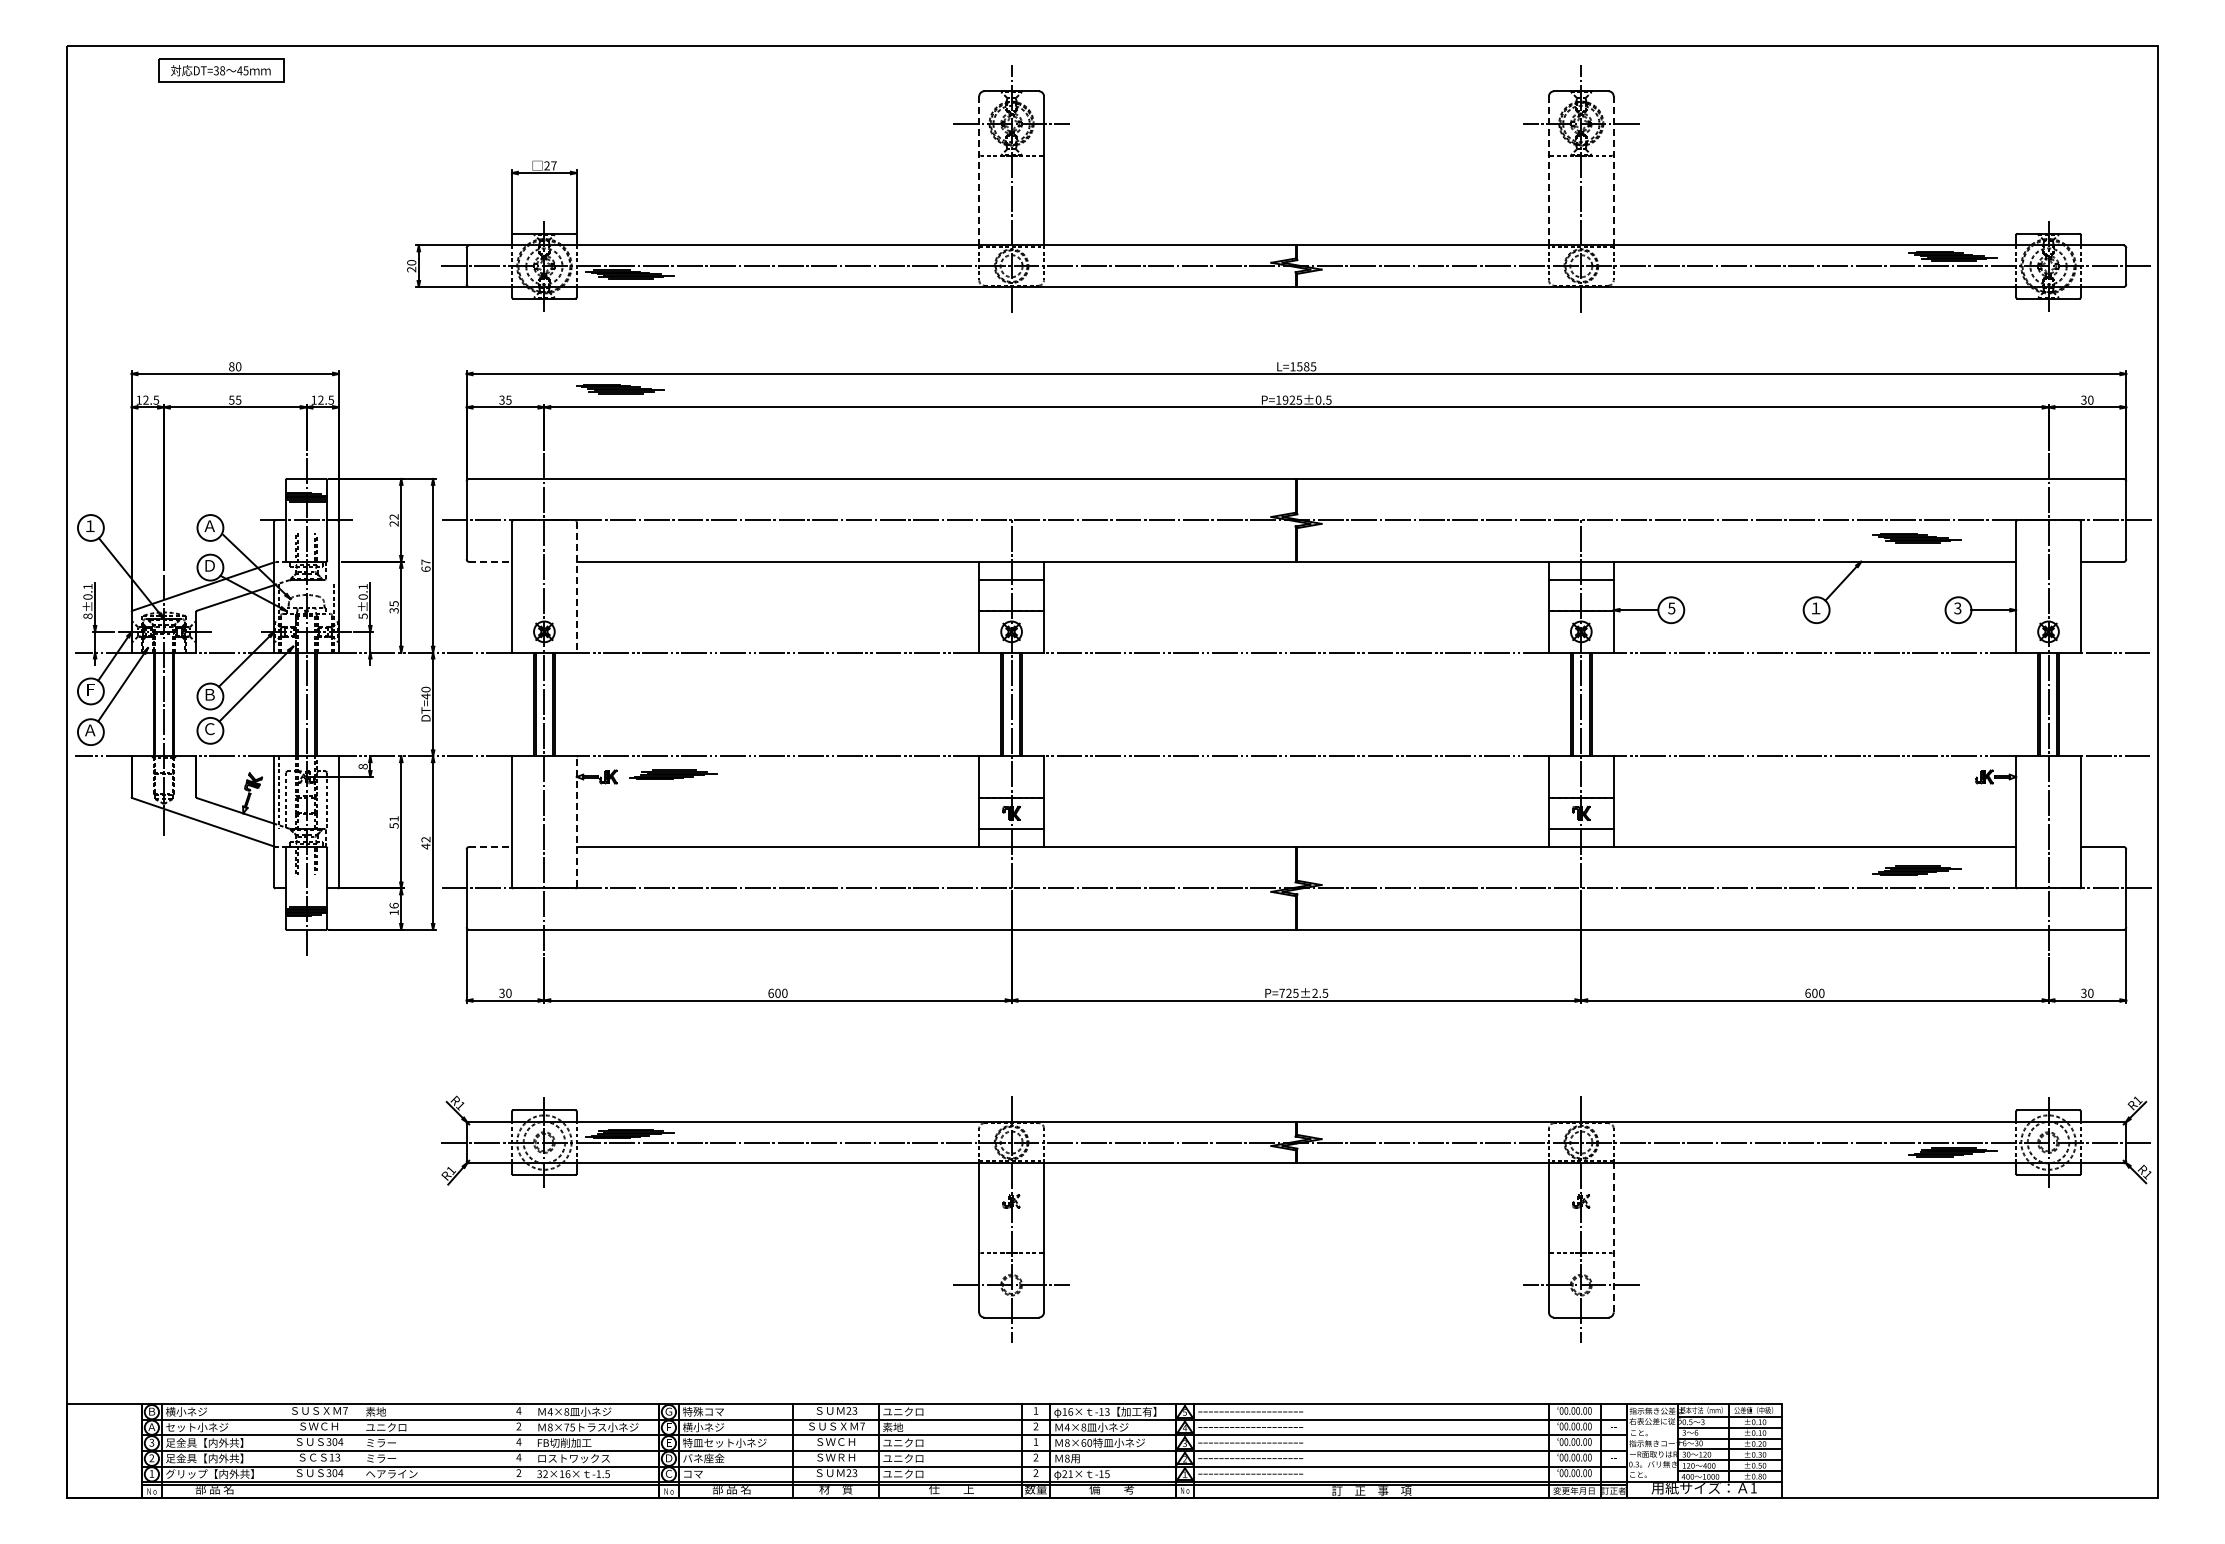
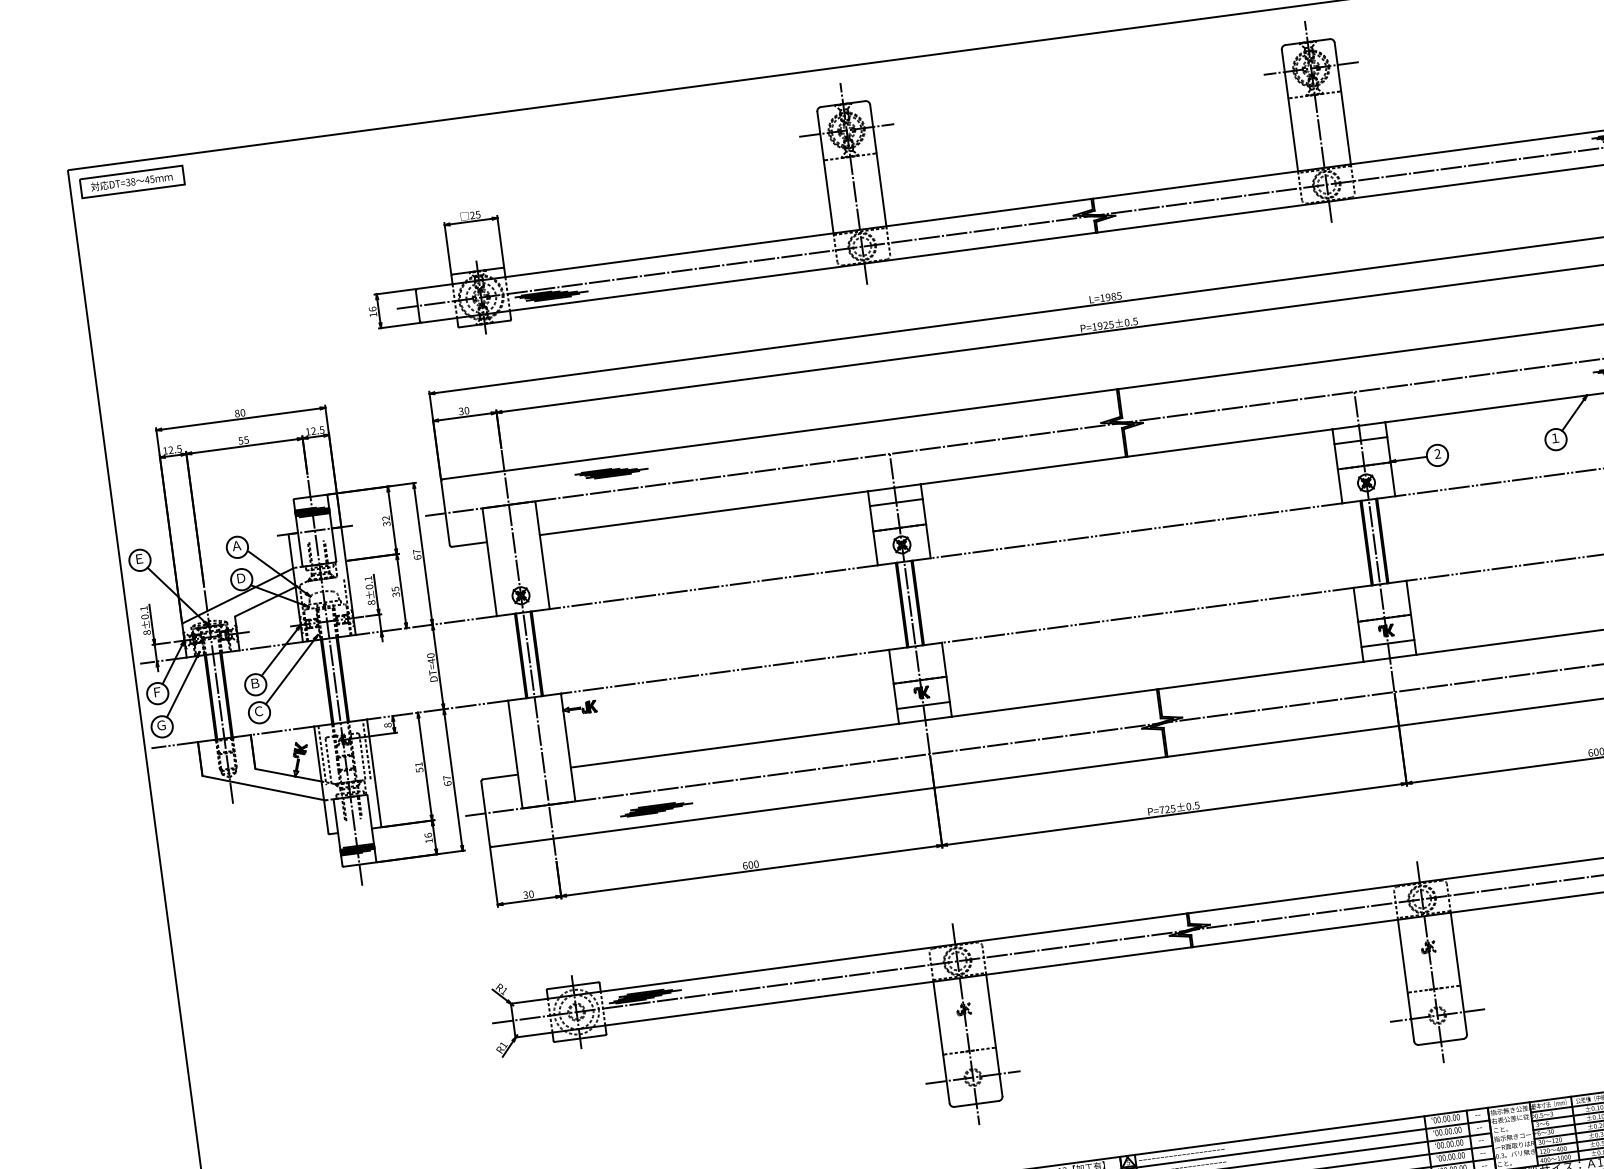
part: (221, 70) -> (132, 181), moved
text: (553, 165) -> (477, 214), 27 -> 25
line: (979, 170) -> (825, 172), dashed -> solid
line: (1548, 170) -> (1289, 110), dashed -> solid
line: (1613, 170) -> (1342, 103), dashed -> solid
text: (411, 265) -> (372, 311), 20 -> 16
text: (1299, 366) -> (1107, 297), L=1585 -> L=1985
part: (620, 389) -> (611, 472), moved
text: (508, 399) -> (466, 410), 35 -> 30
text: (394, 523) -> (387, 523), 22 -> 32
text: (90, 525) -> (139, 558), １ -> Ｅ
line: (491, 561) -> (470, 544), dashed -> solid
line: (576, 587) -> (542, 556), dashed -> solid
text: (1671, 608) -> (1437, 454), 5 -> 2
text: (362, 616) -> (371, 602), 5±0.1 -> 8±0.1
text: (90, 730) -> (161, 725), Ａ -> Ｇ
part: (673, 774) -> (656, 808), moved
line: (333, 792) -> (366, 749), added
line: (576, 821) -> (567, 746), dashed -> solid
text: (425, 842) -> (447, 780), 42 -> 67
line: (491, 846) -> (501, 776), dashed -> solid
text: (1314, 993) -> (1188, 806), P=725±2.5 -> P=725±0.5
line: (1613, 1237) -> (1458, 973), dashed -> solid

